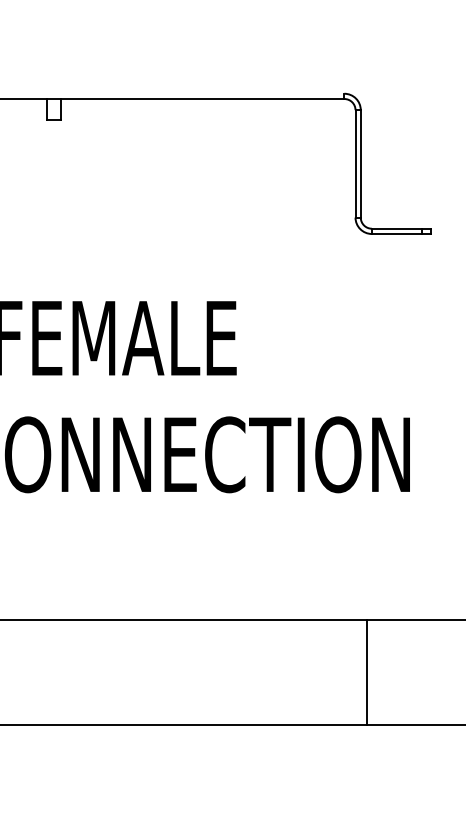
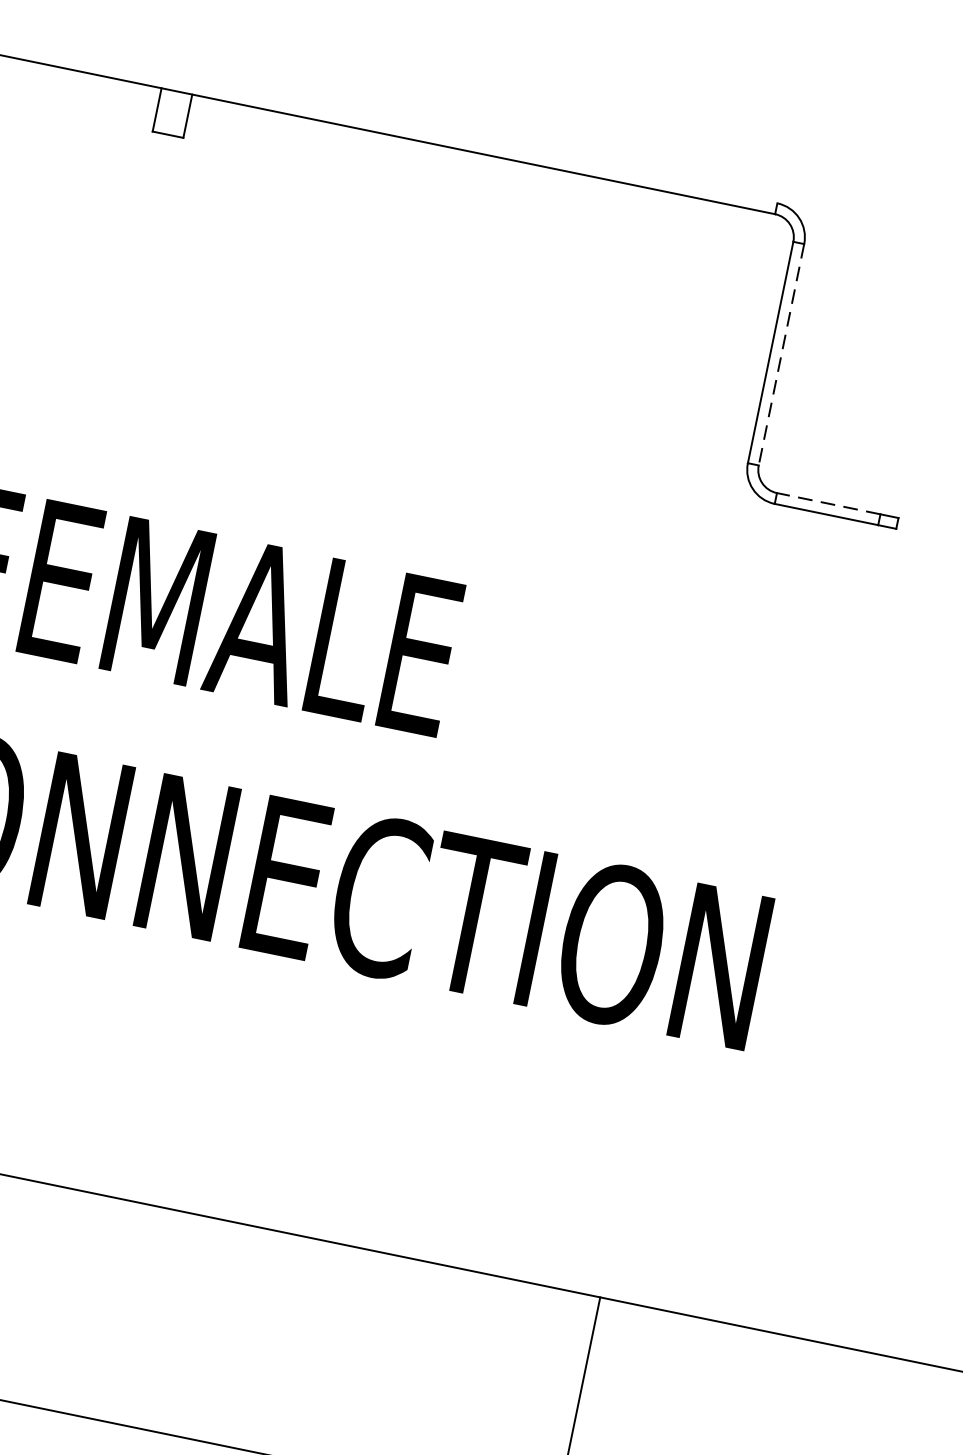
line: (360, 163) -> (781, 353), solid -> dashed
line: (396, 228) -> (827, 502), solid -> dashed

